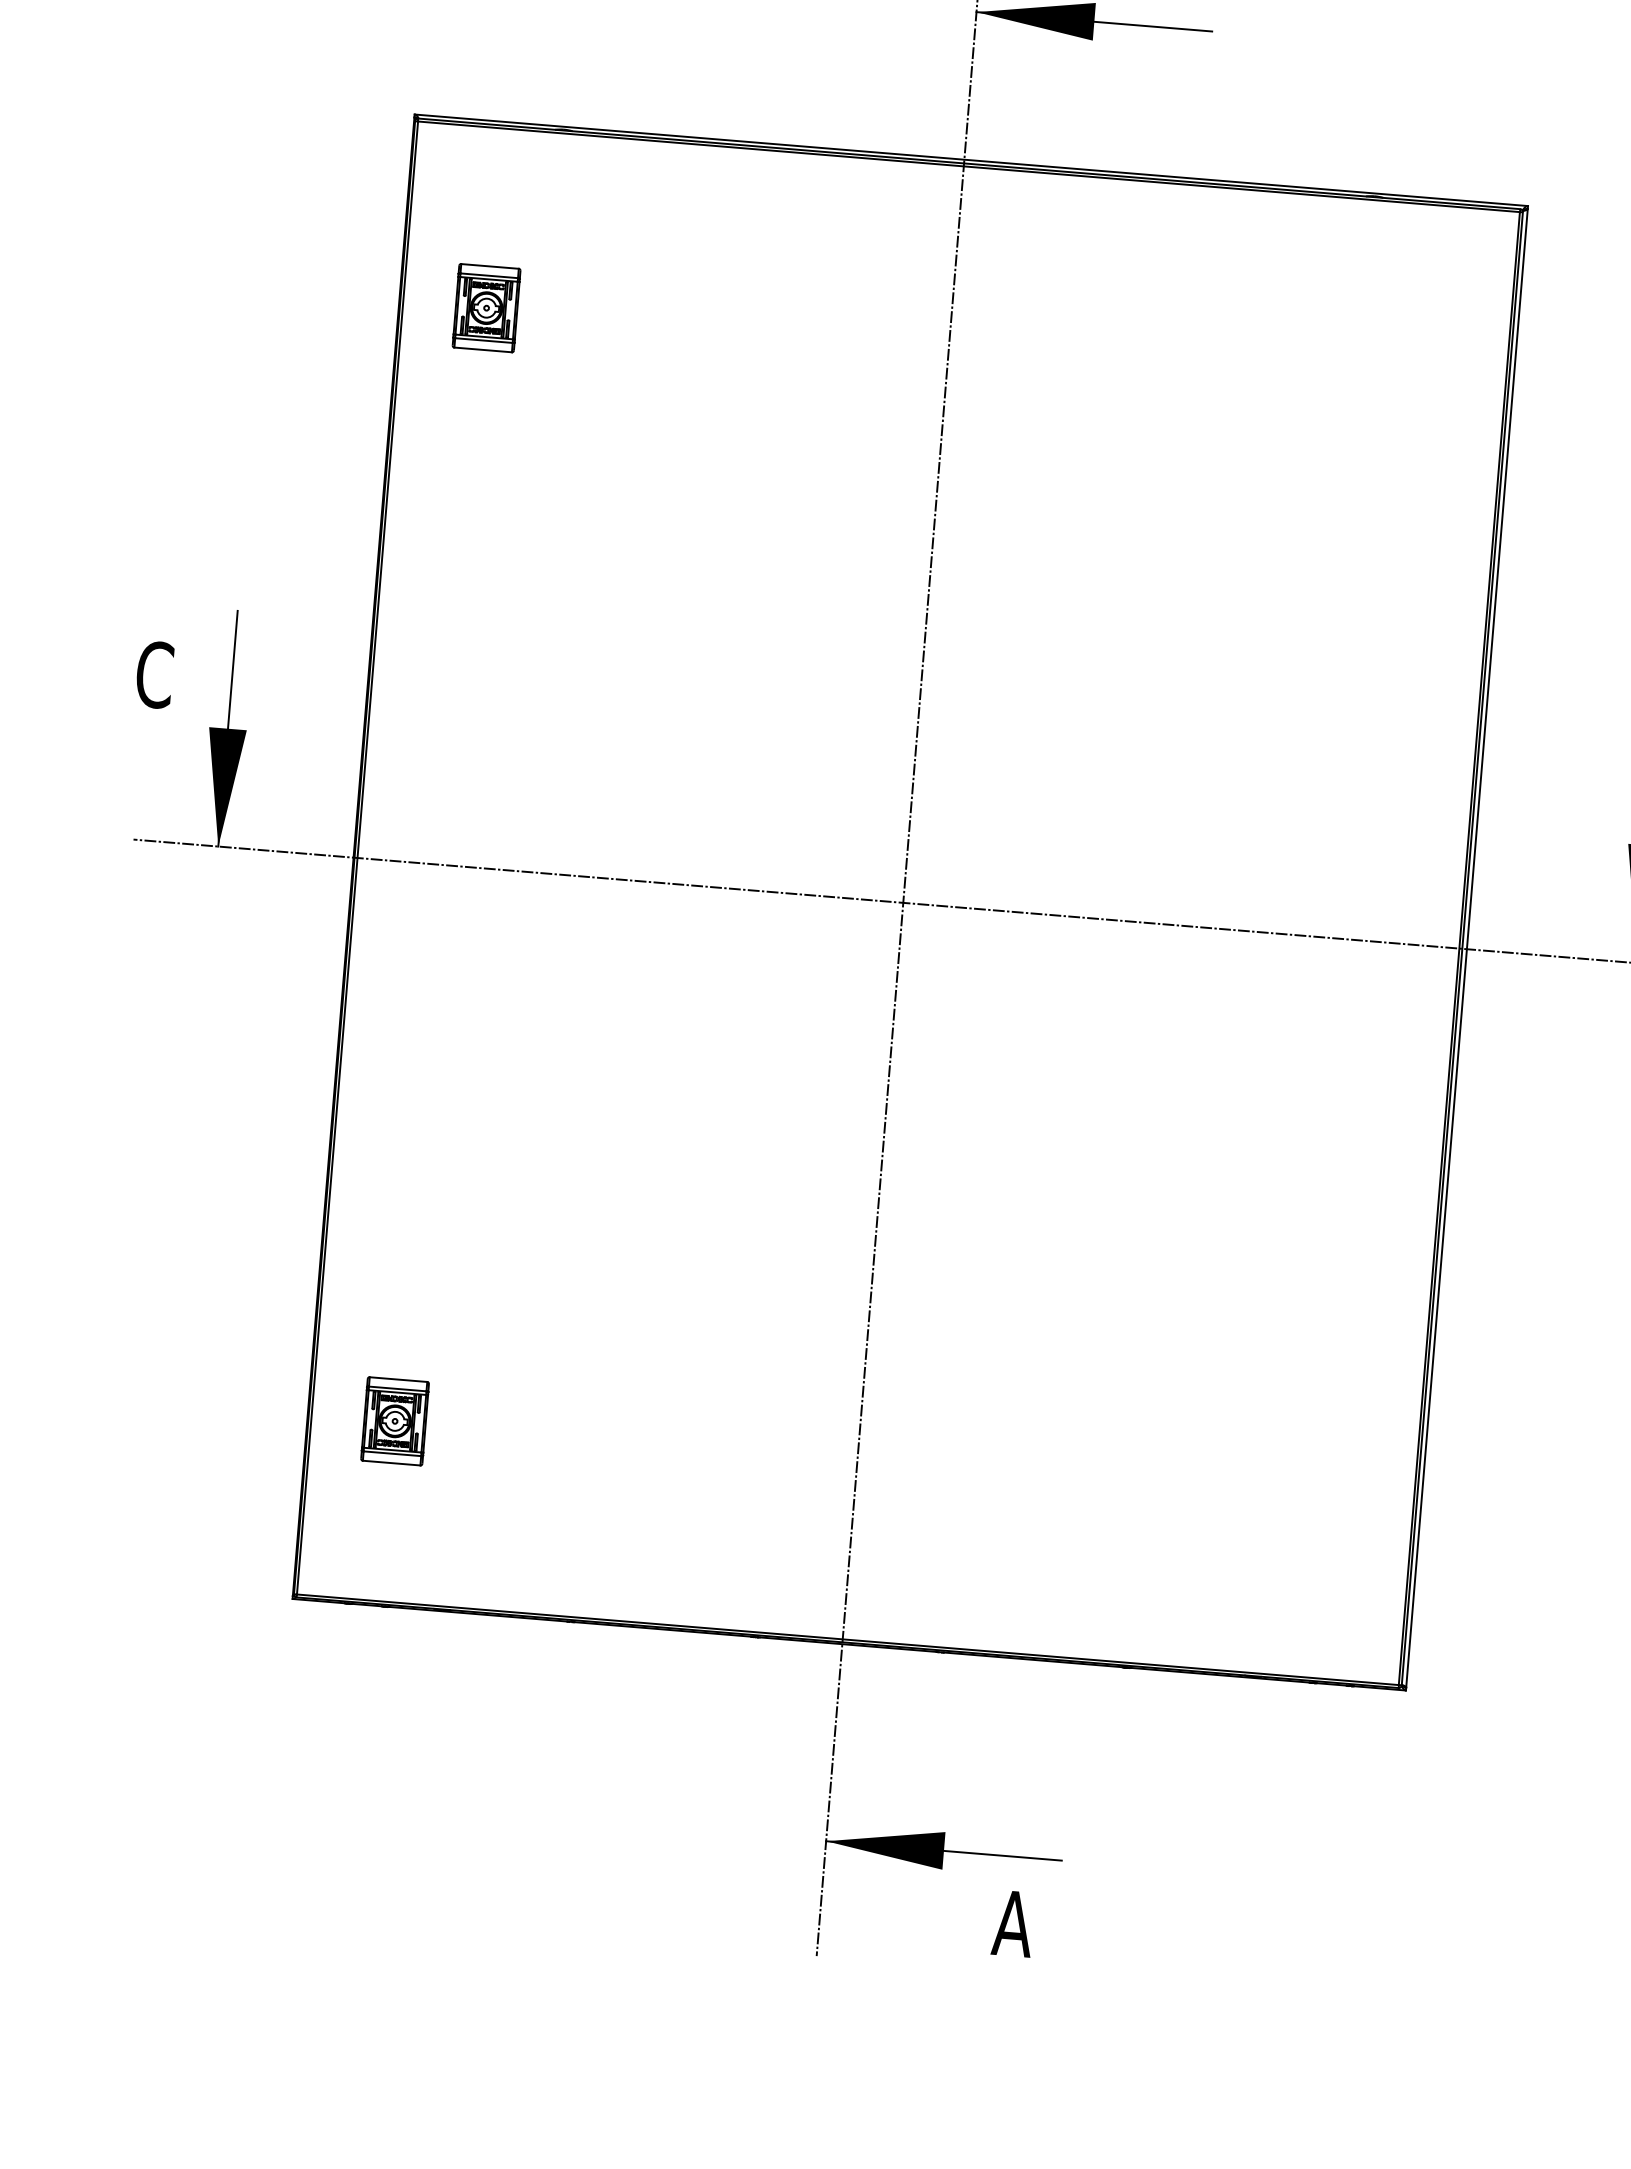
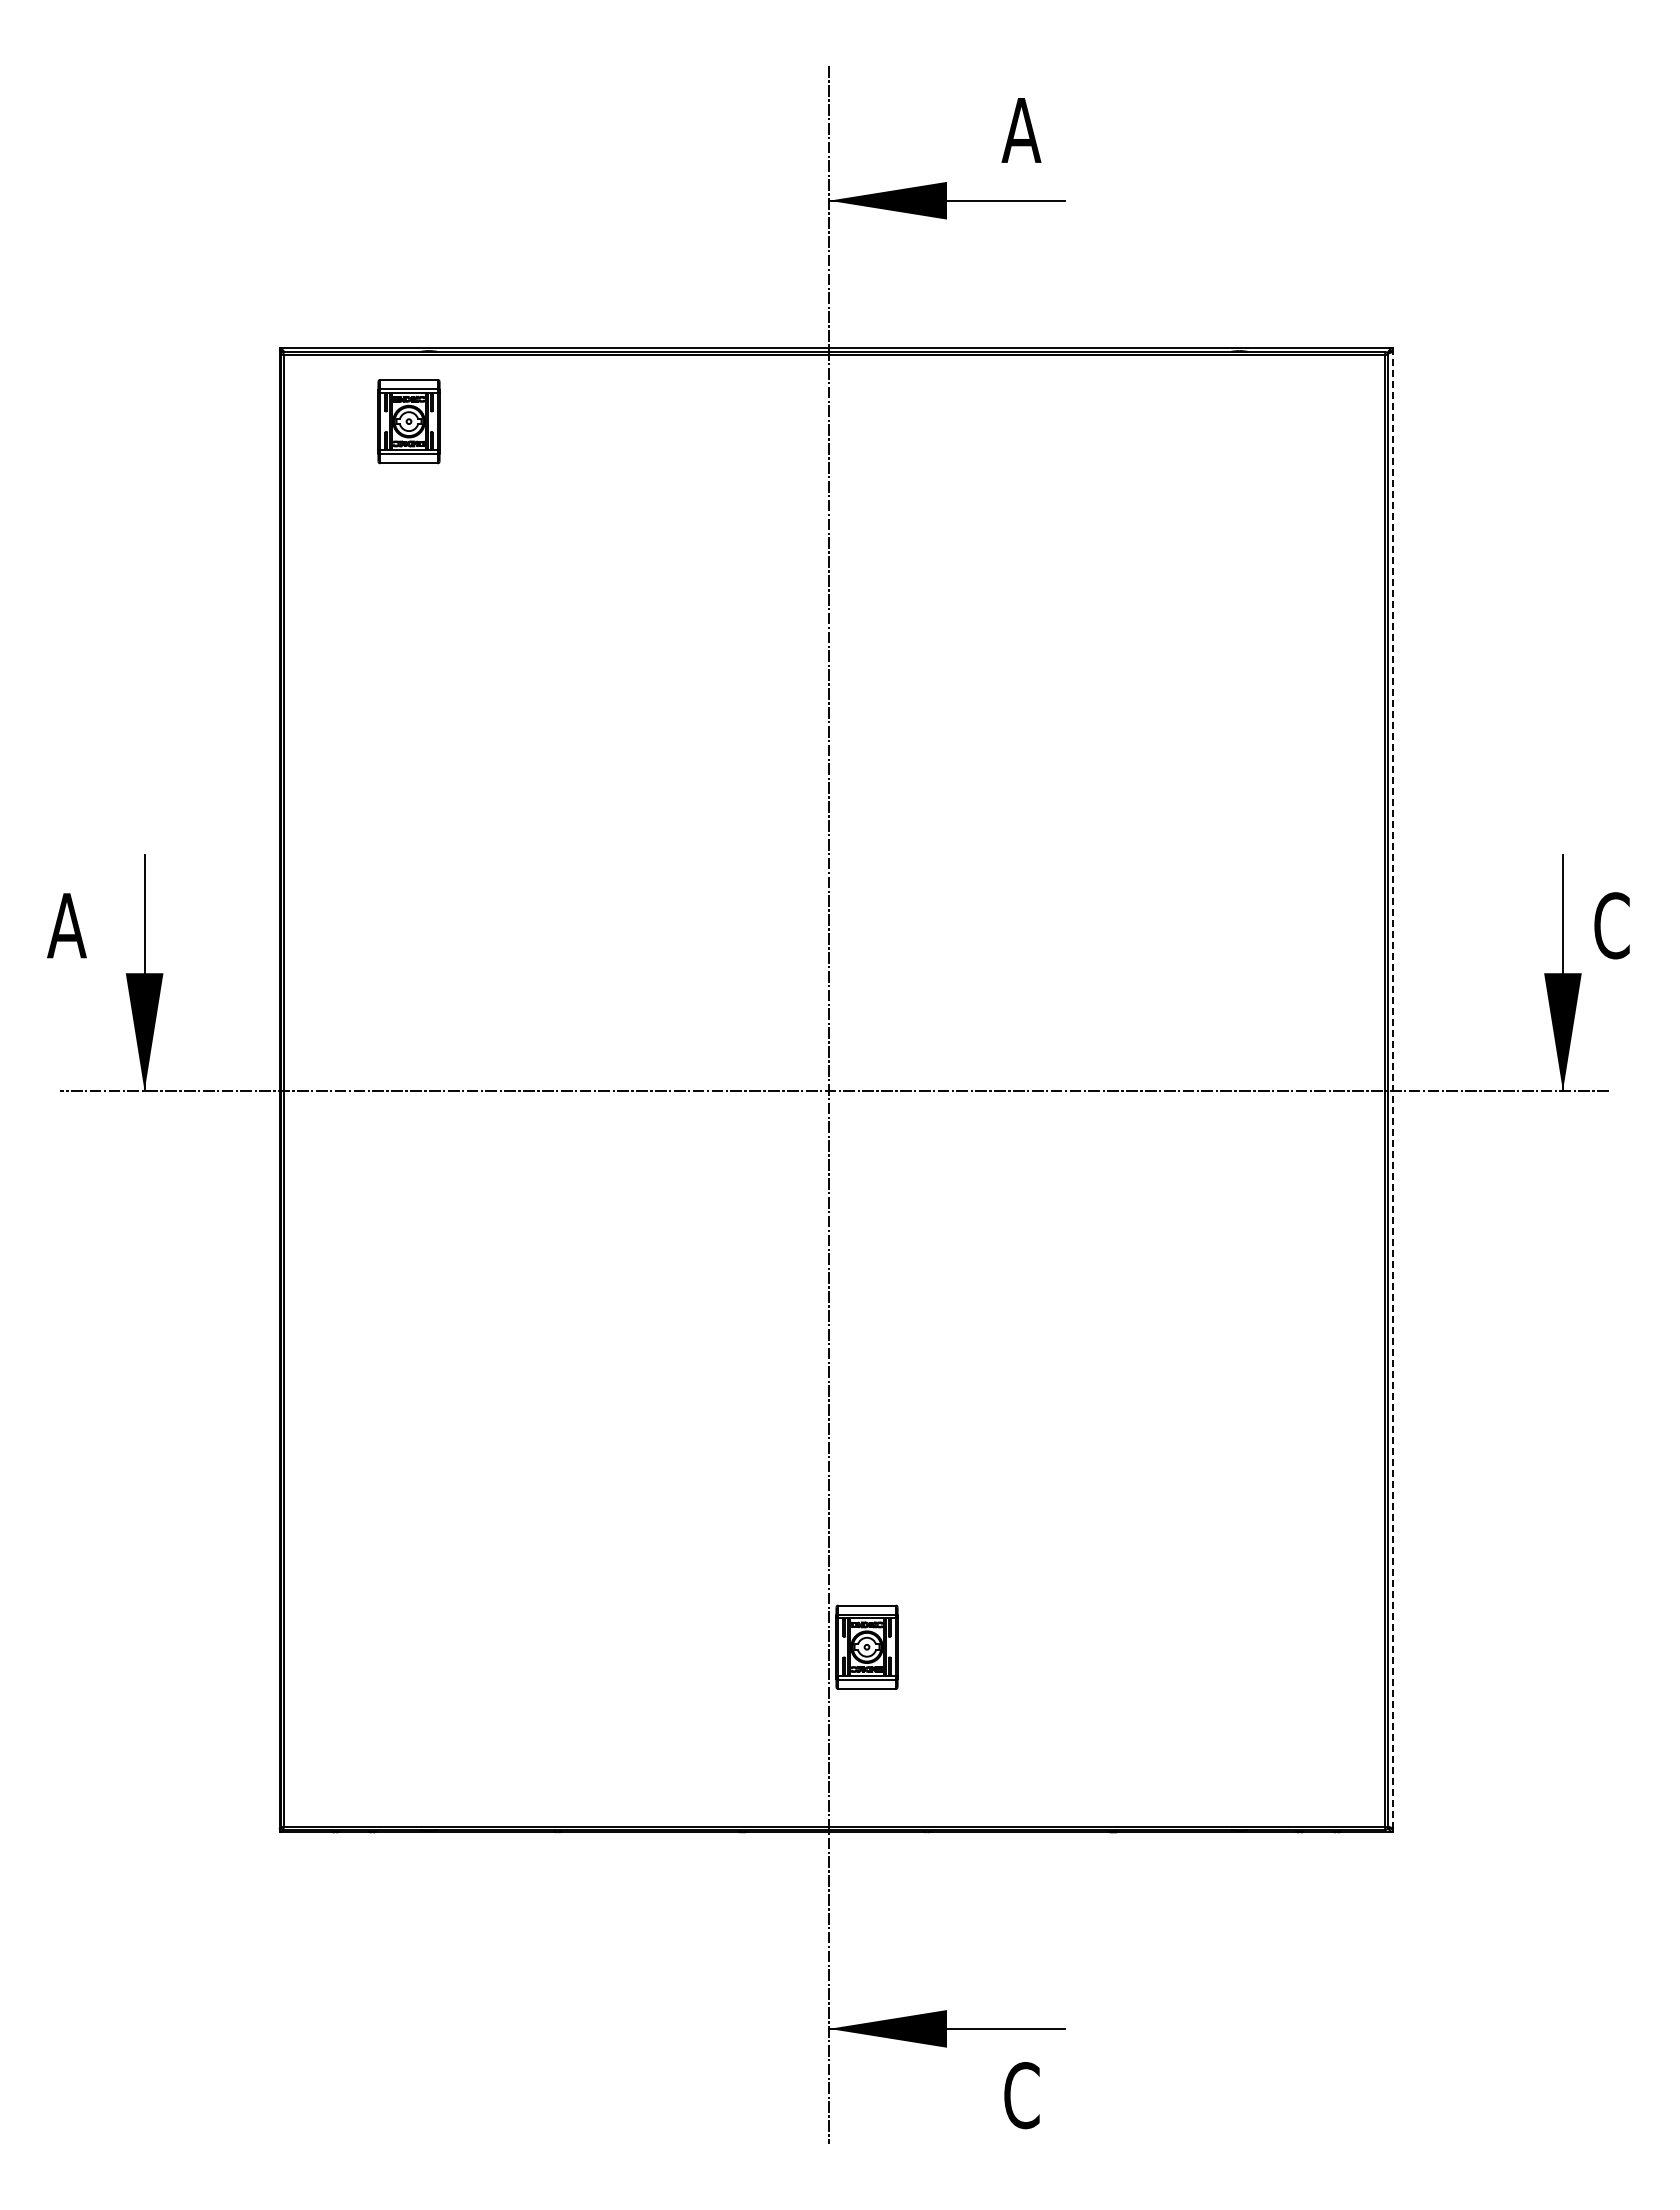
part: (486, 307) -> (408, 421), moved
text: (153, 674) -> (66, 925), C -> A
line: (1466, 948) -> (1392, 1090), solid -> dashed
part: (394, 1420) -> (866, 1646), moved
text: (1013, 1923) -> (1021, 2095), A -> C

